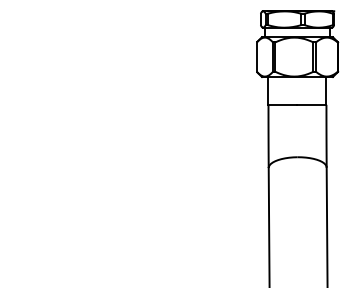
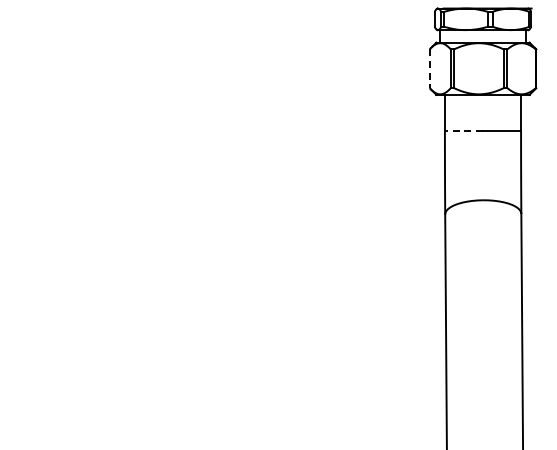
line: (256, 57) -> (429, 69), solid -> dashed
line: (282, 104) -> (463, 131), solid -> dashed

